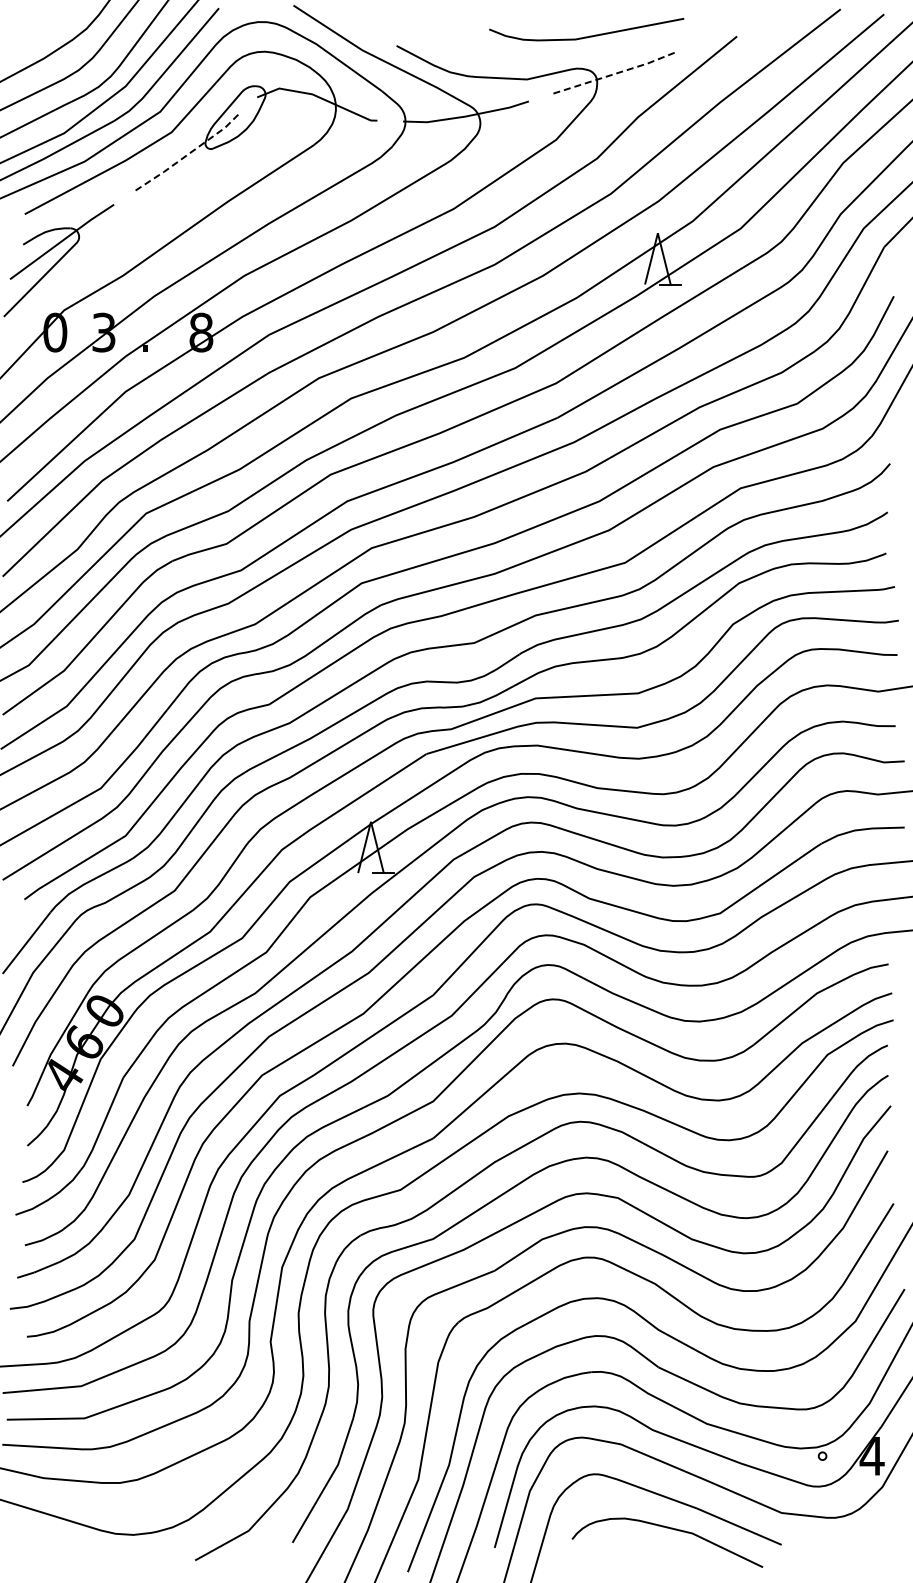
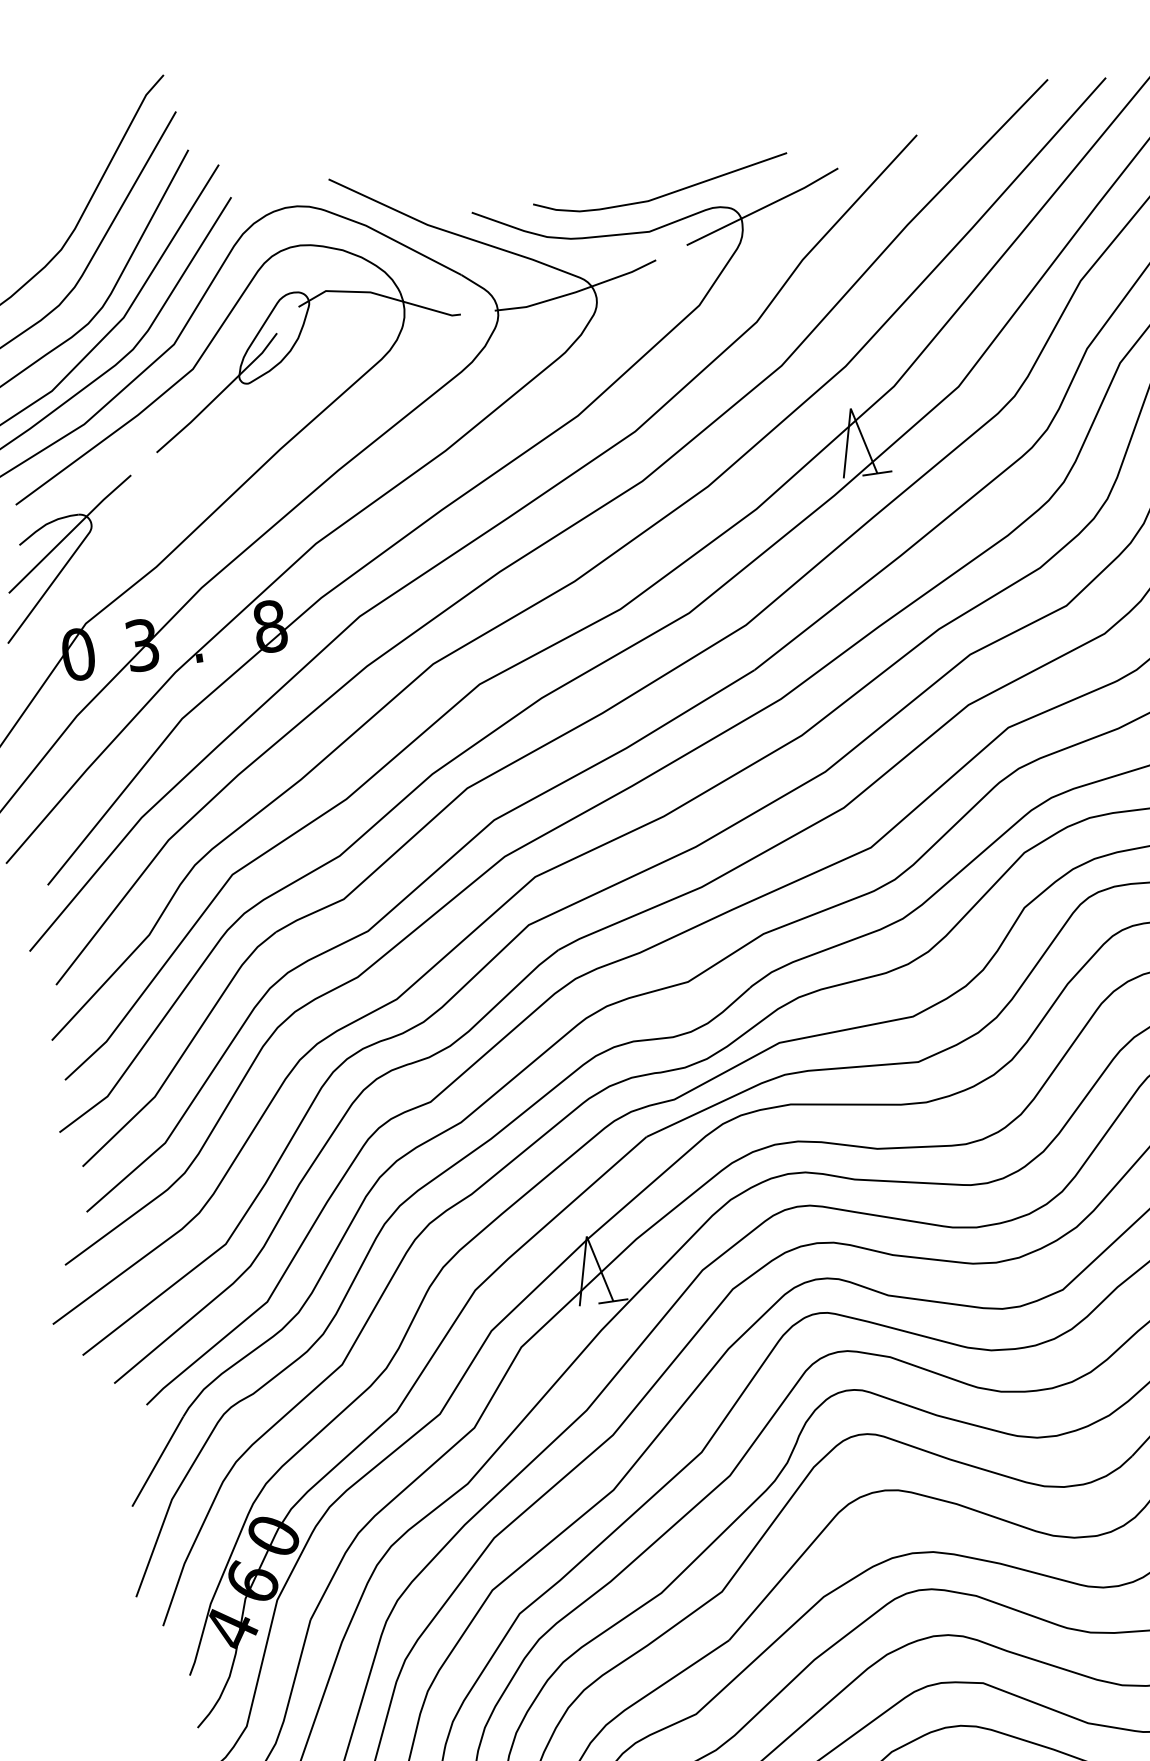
curve: (589, 35) -> (665, 193), moved
line: (615, 73) -> (764, 206), dashed -> solid
line: (188, 154) -> (219, 395), dashed -> solid

